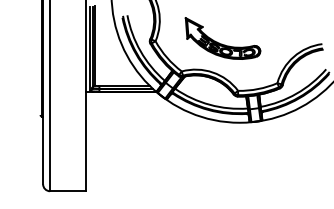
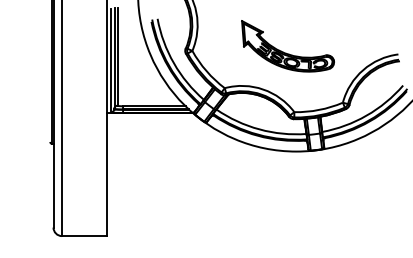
part: (222, 38) -> (287, 46), moved

